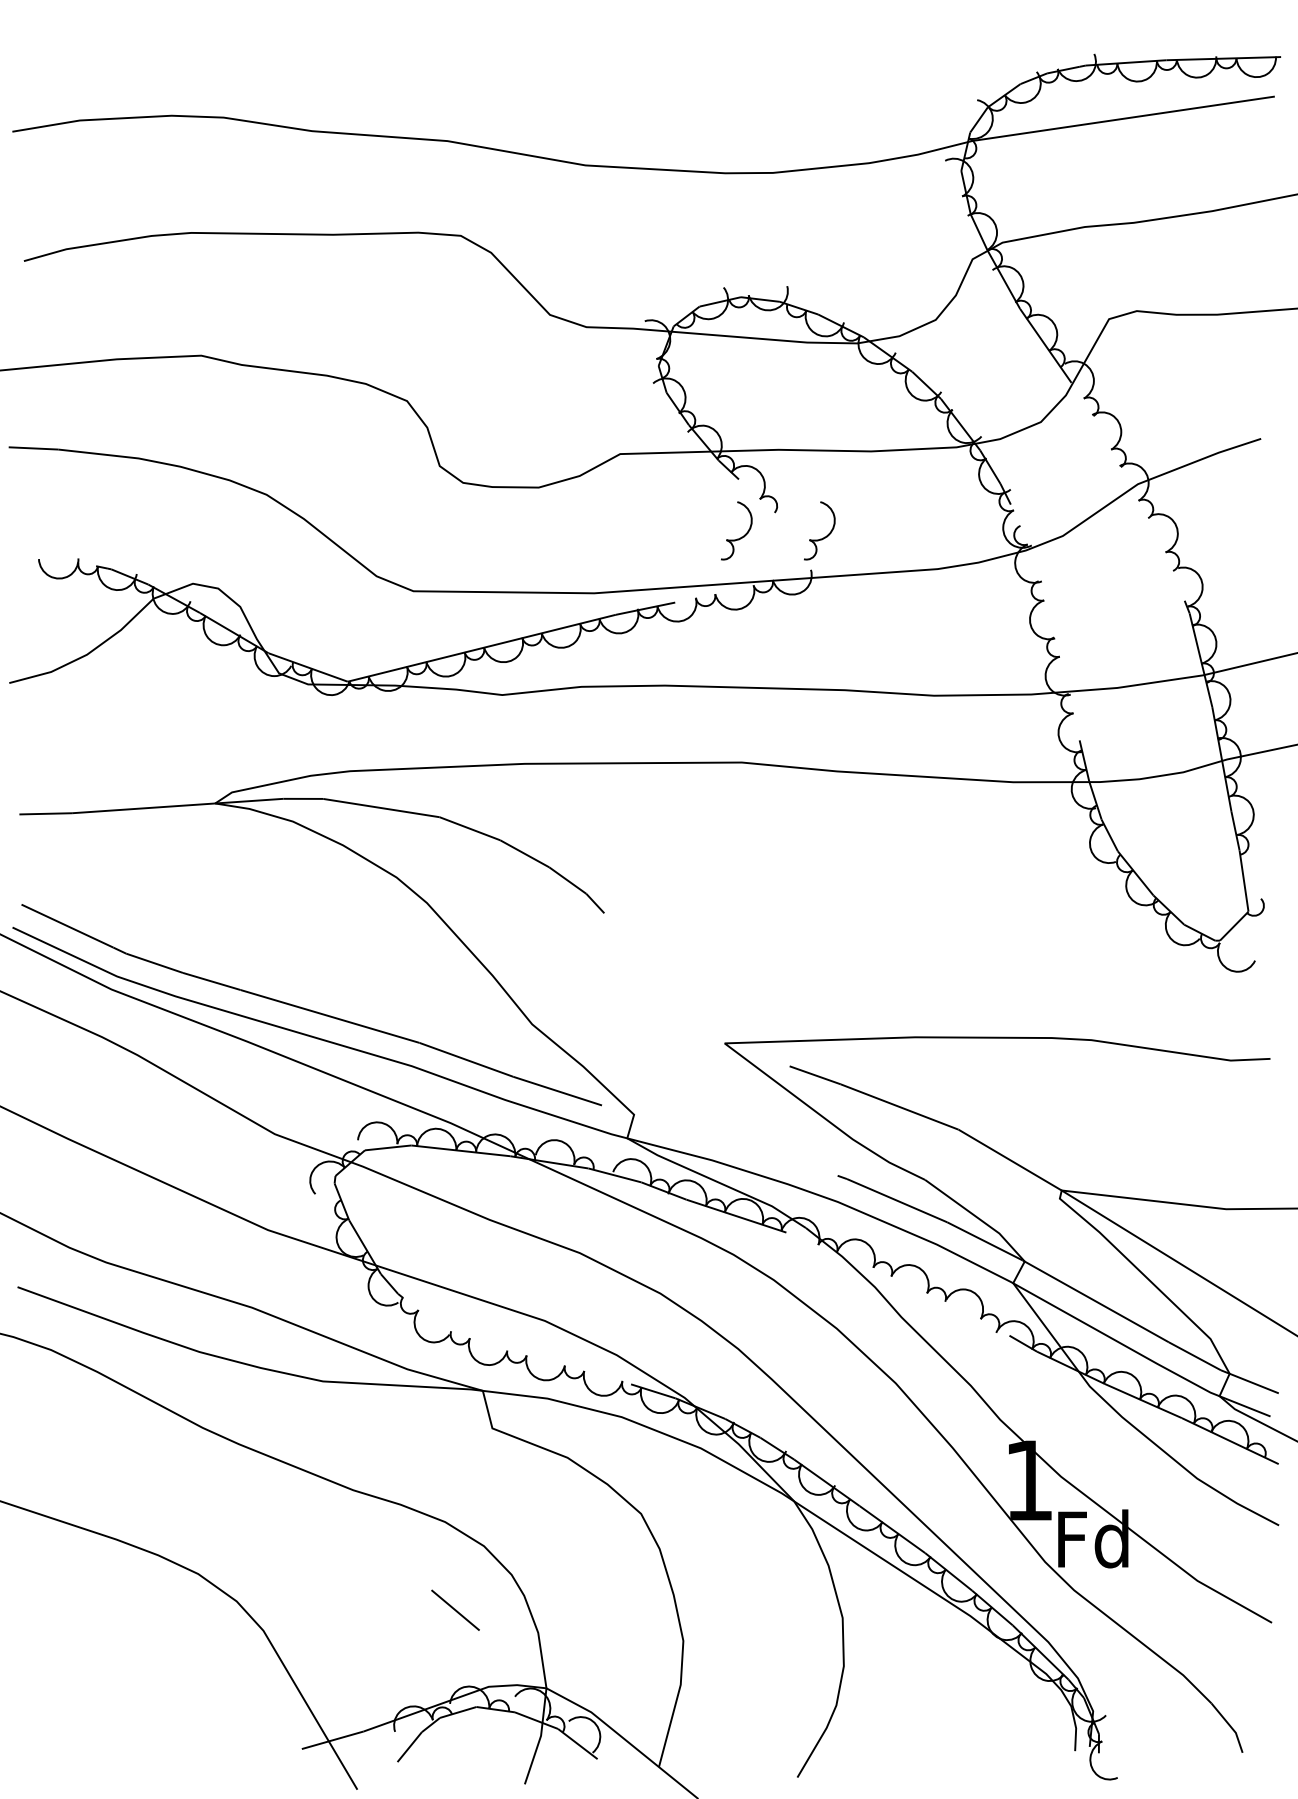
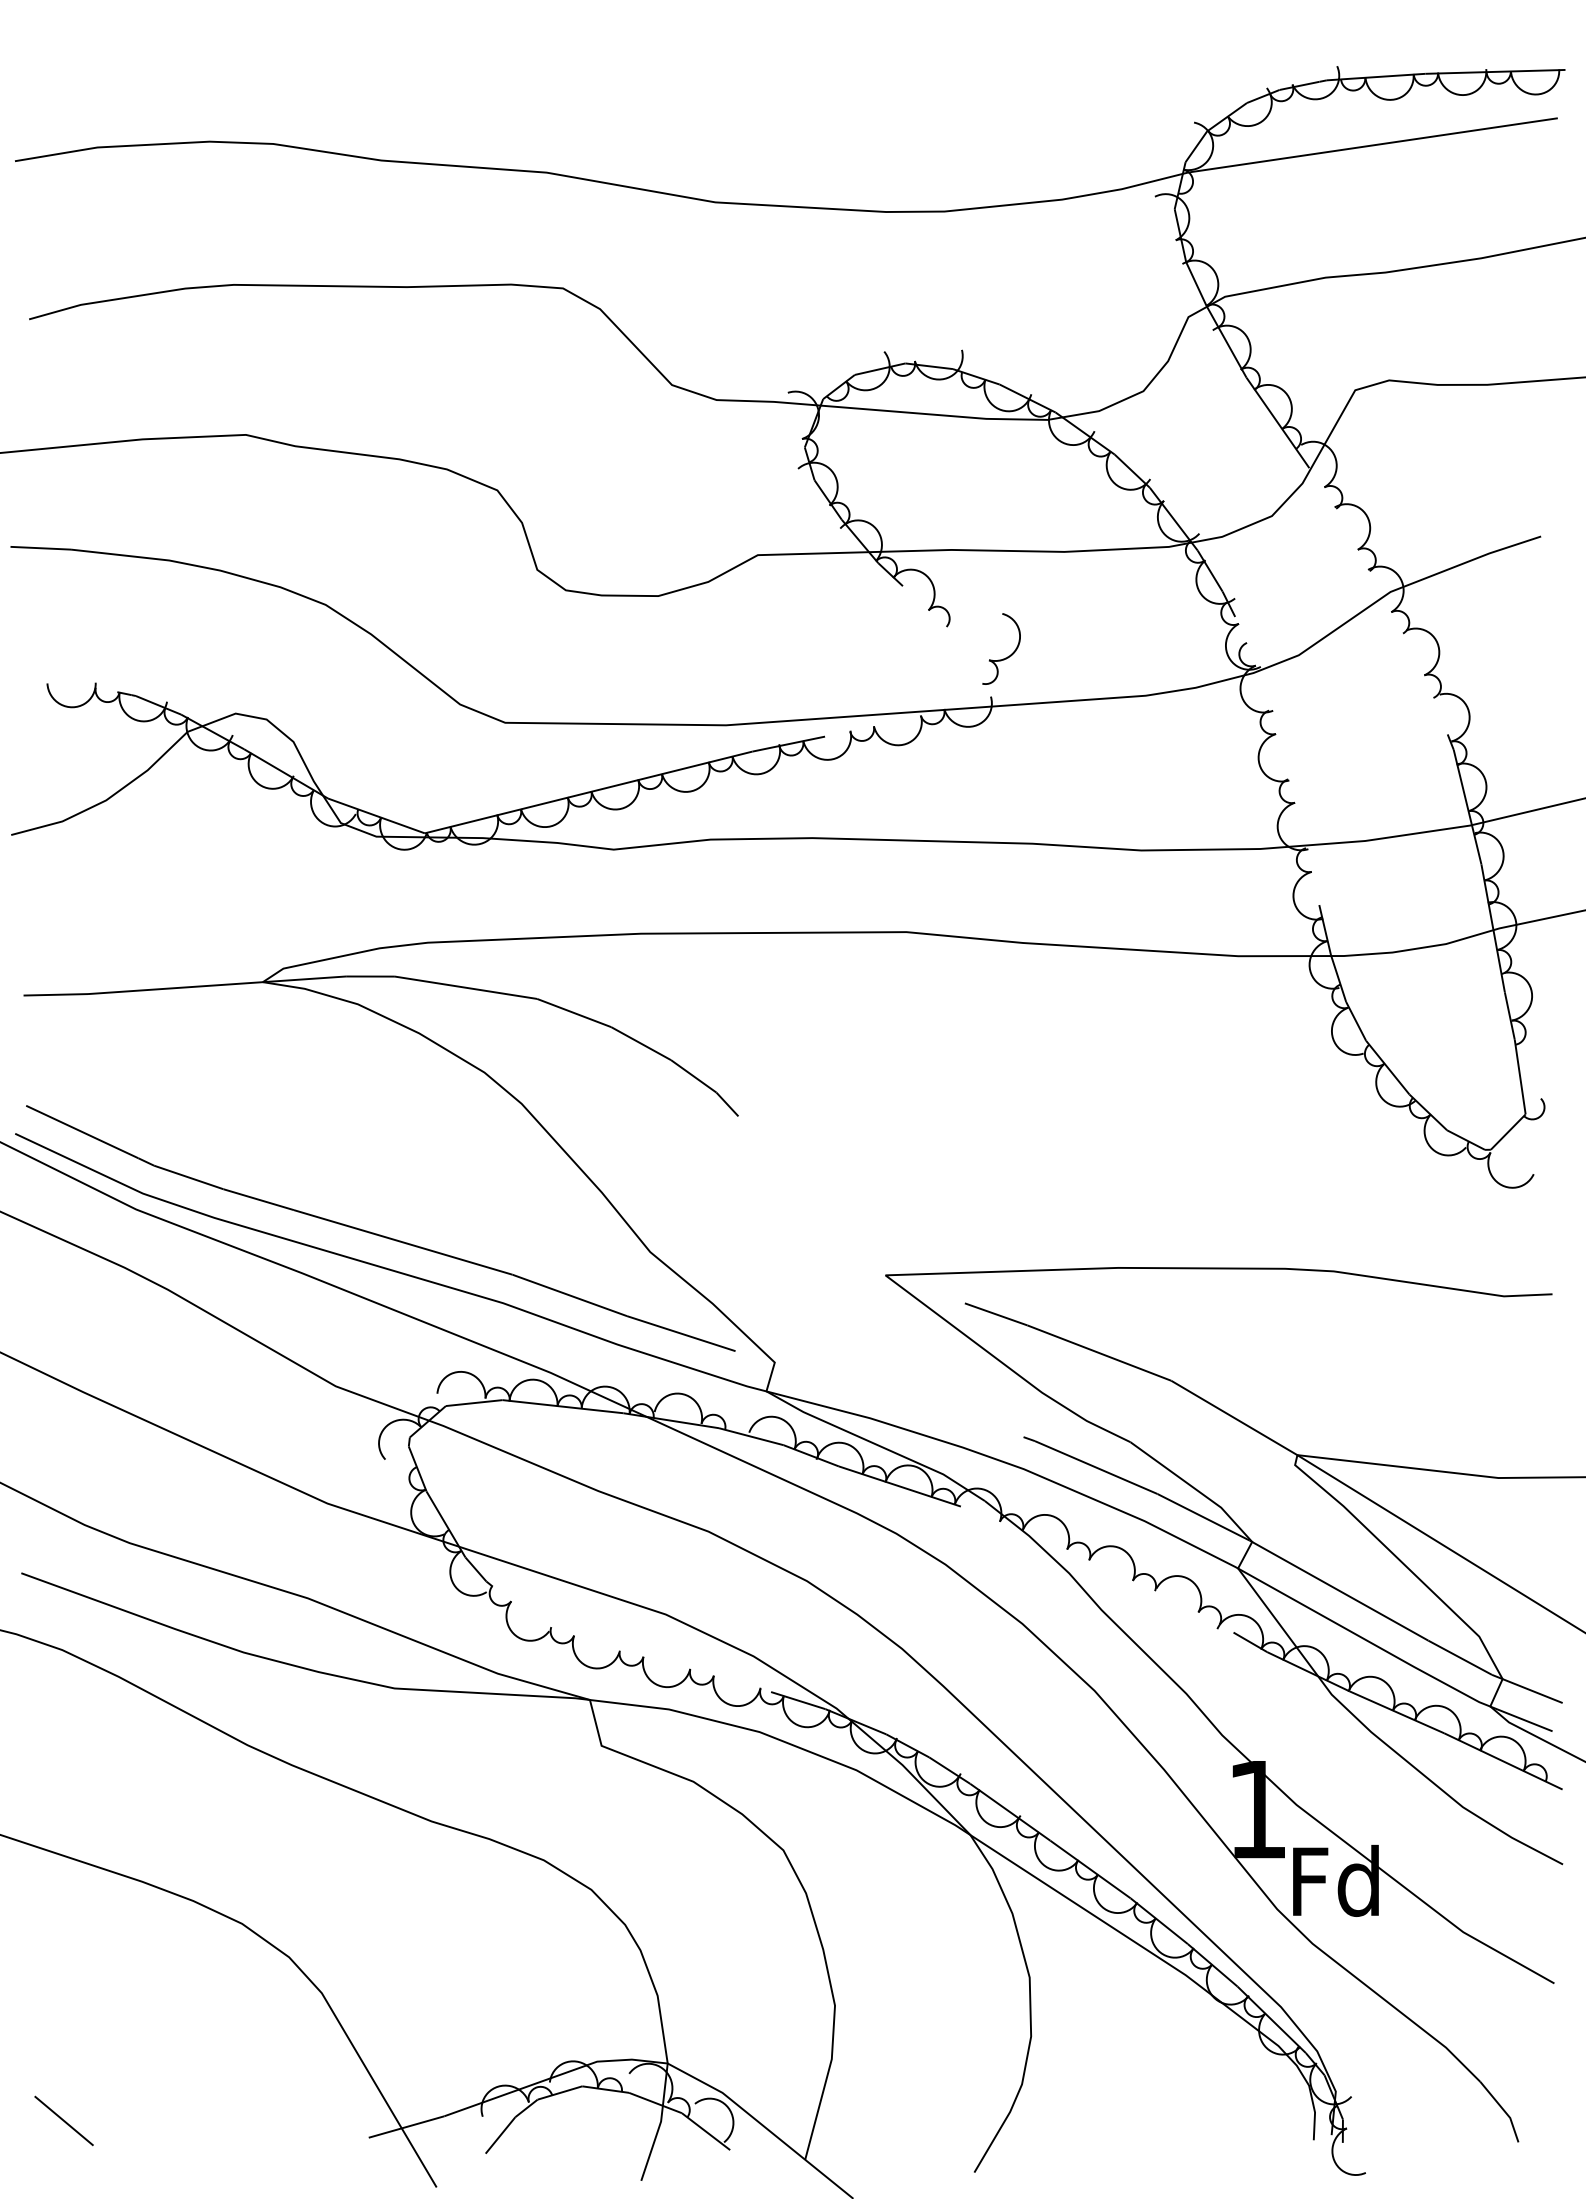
part: (741, 536) -> (906, 655), removed
line: (455, 1609) -> (64, 2119), moved

